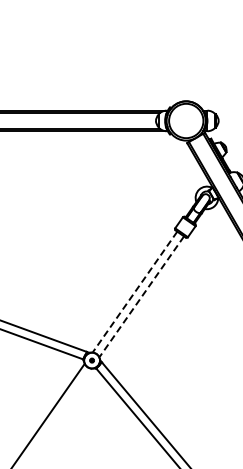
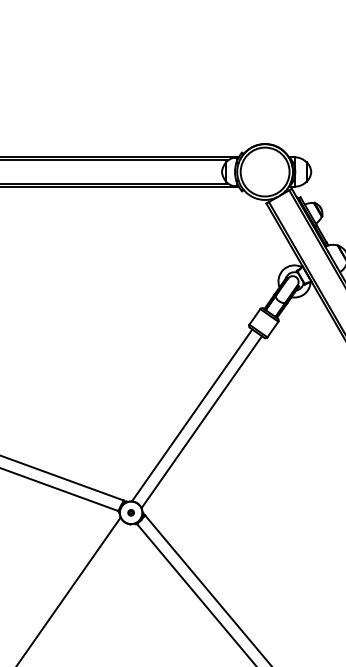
line: (134, 292) -> (191, 415), dashed -> solid
line: (141, 296) -> (201, 421), dashed -> solid

